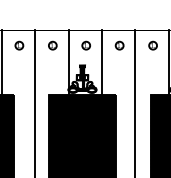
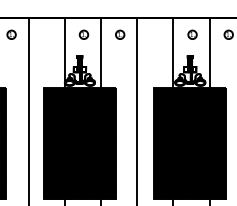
part: (52, 45) -> (47, 34), removed
part: (153, 45) -> (156, 34), removed

